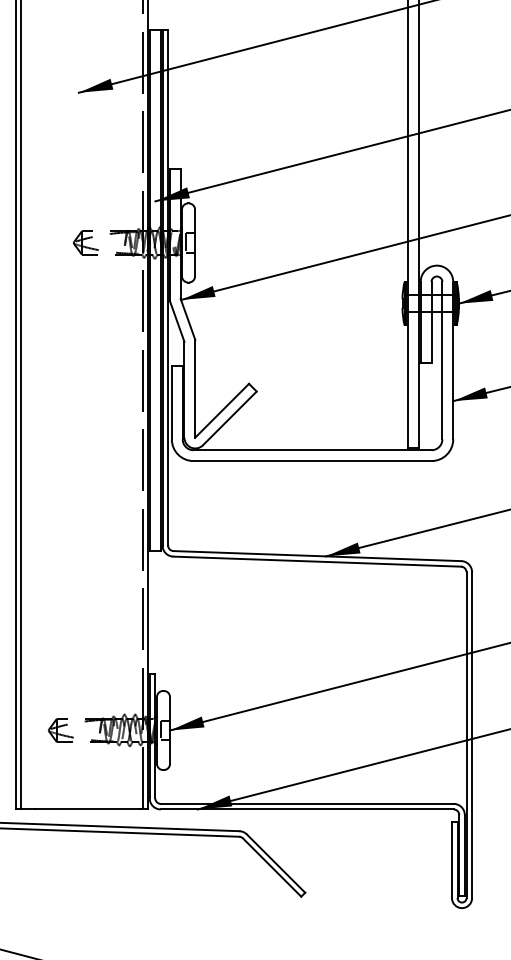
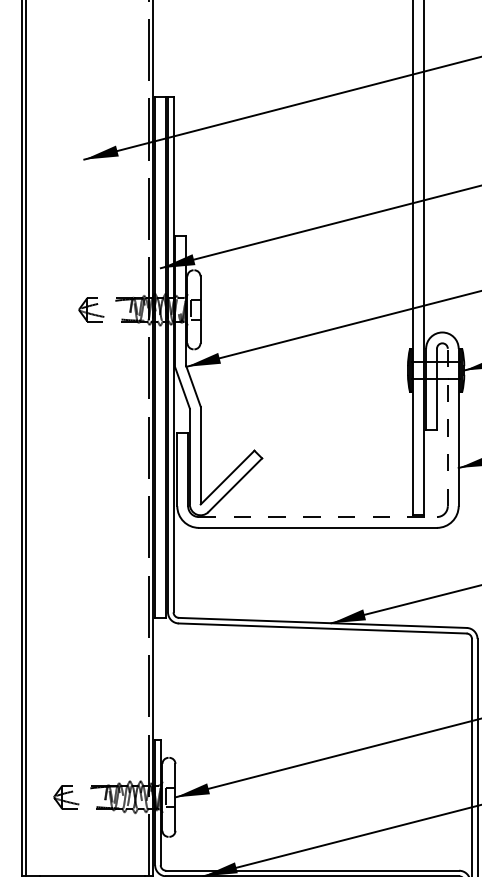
line: (442, 360) -> (447, 427), solid -> dashed
line: (312, 450) -> (317, 517), solid -> dashed

